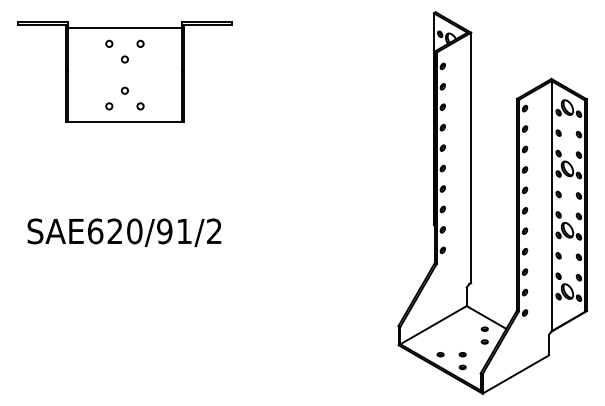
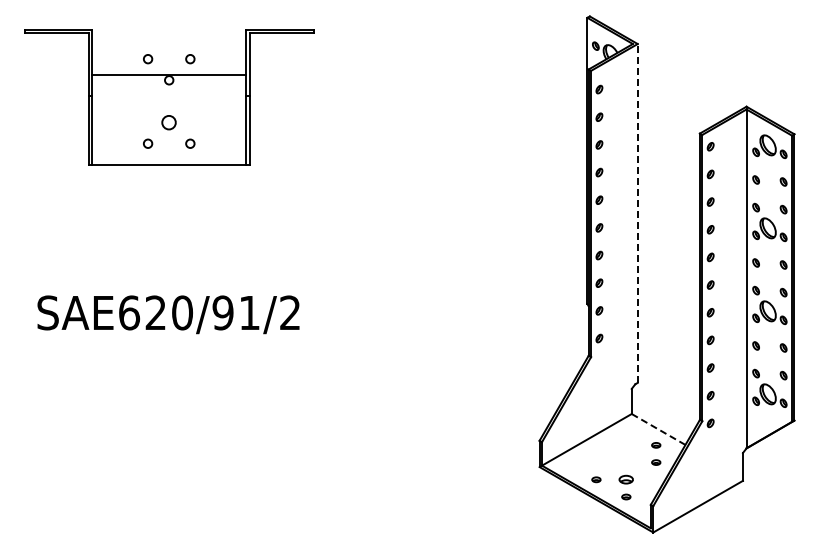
line: (125, 28) -> (169, 75), moved
circle: (125, 90) -> (169, 122), size x1.6
line: (470, 157) -> (637, 212), solid -> dashed
line: (486, 317) -> (658, 429), solid -> dashed
part: (462, 354) -> (626, 479), size x1.6

